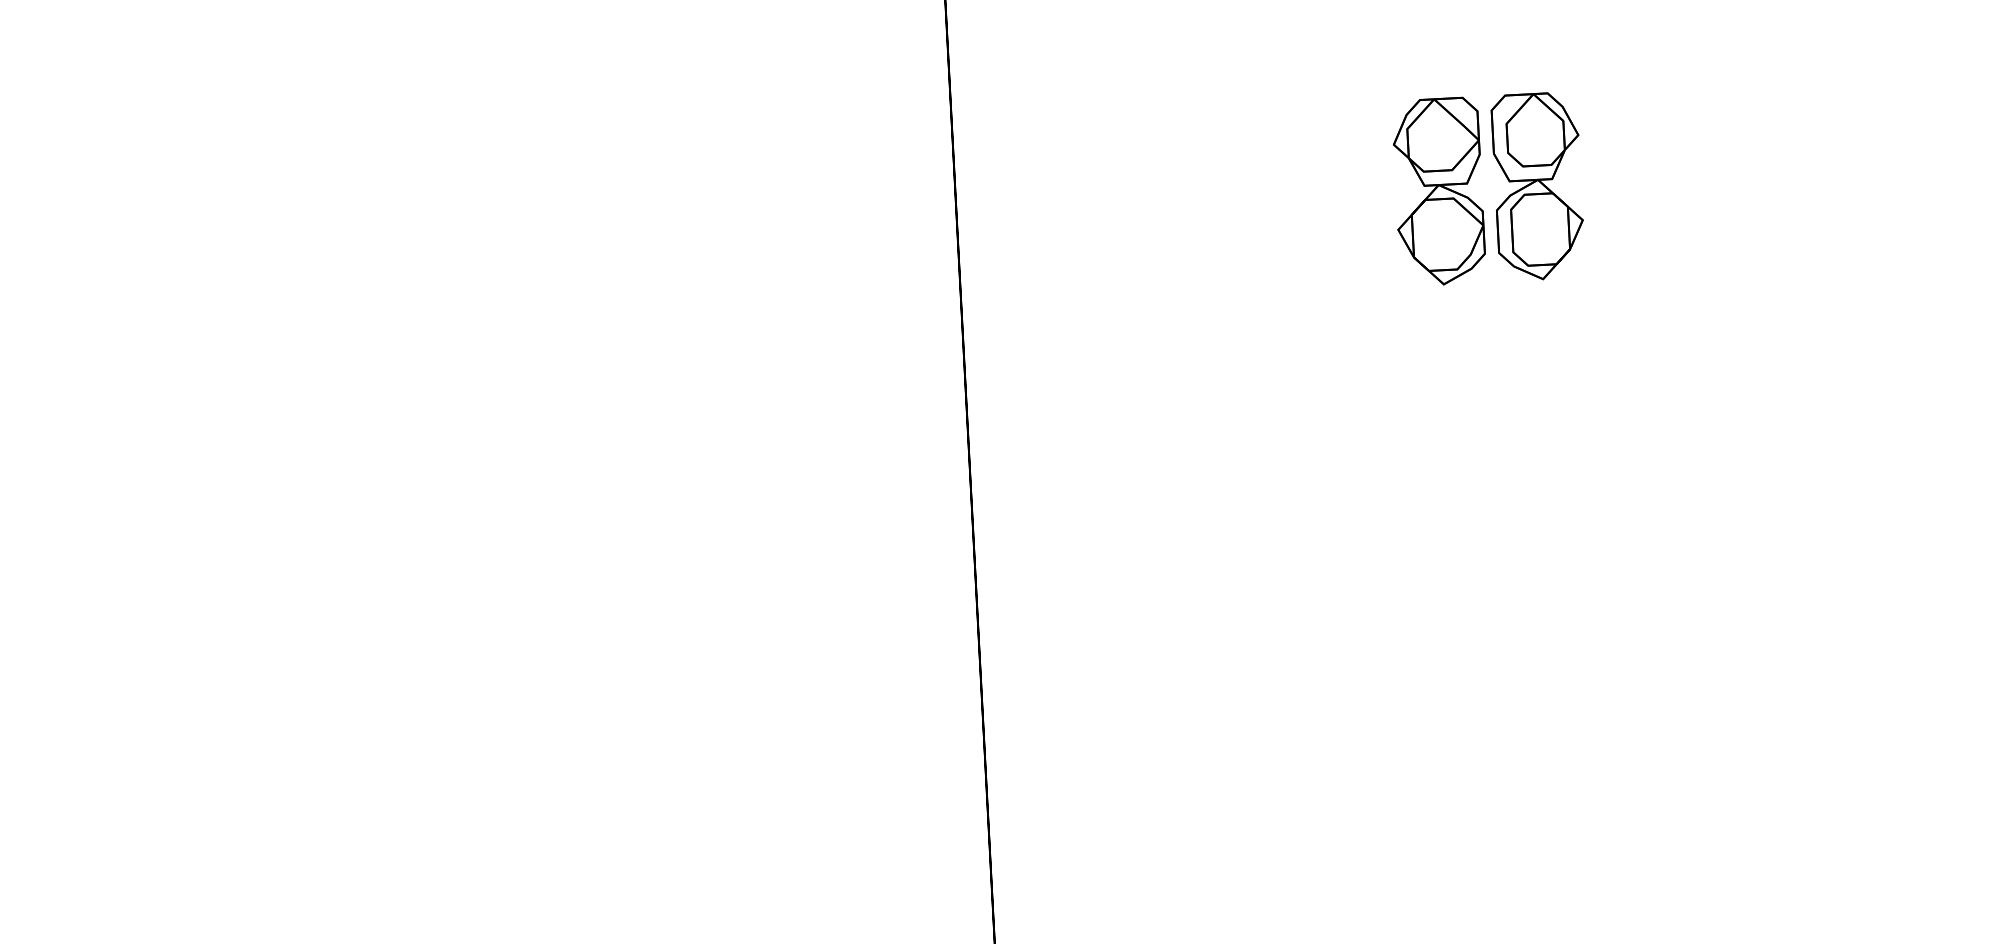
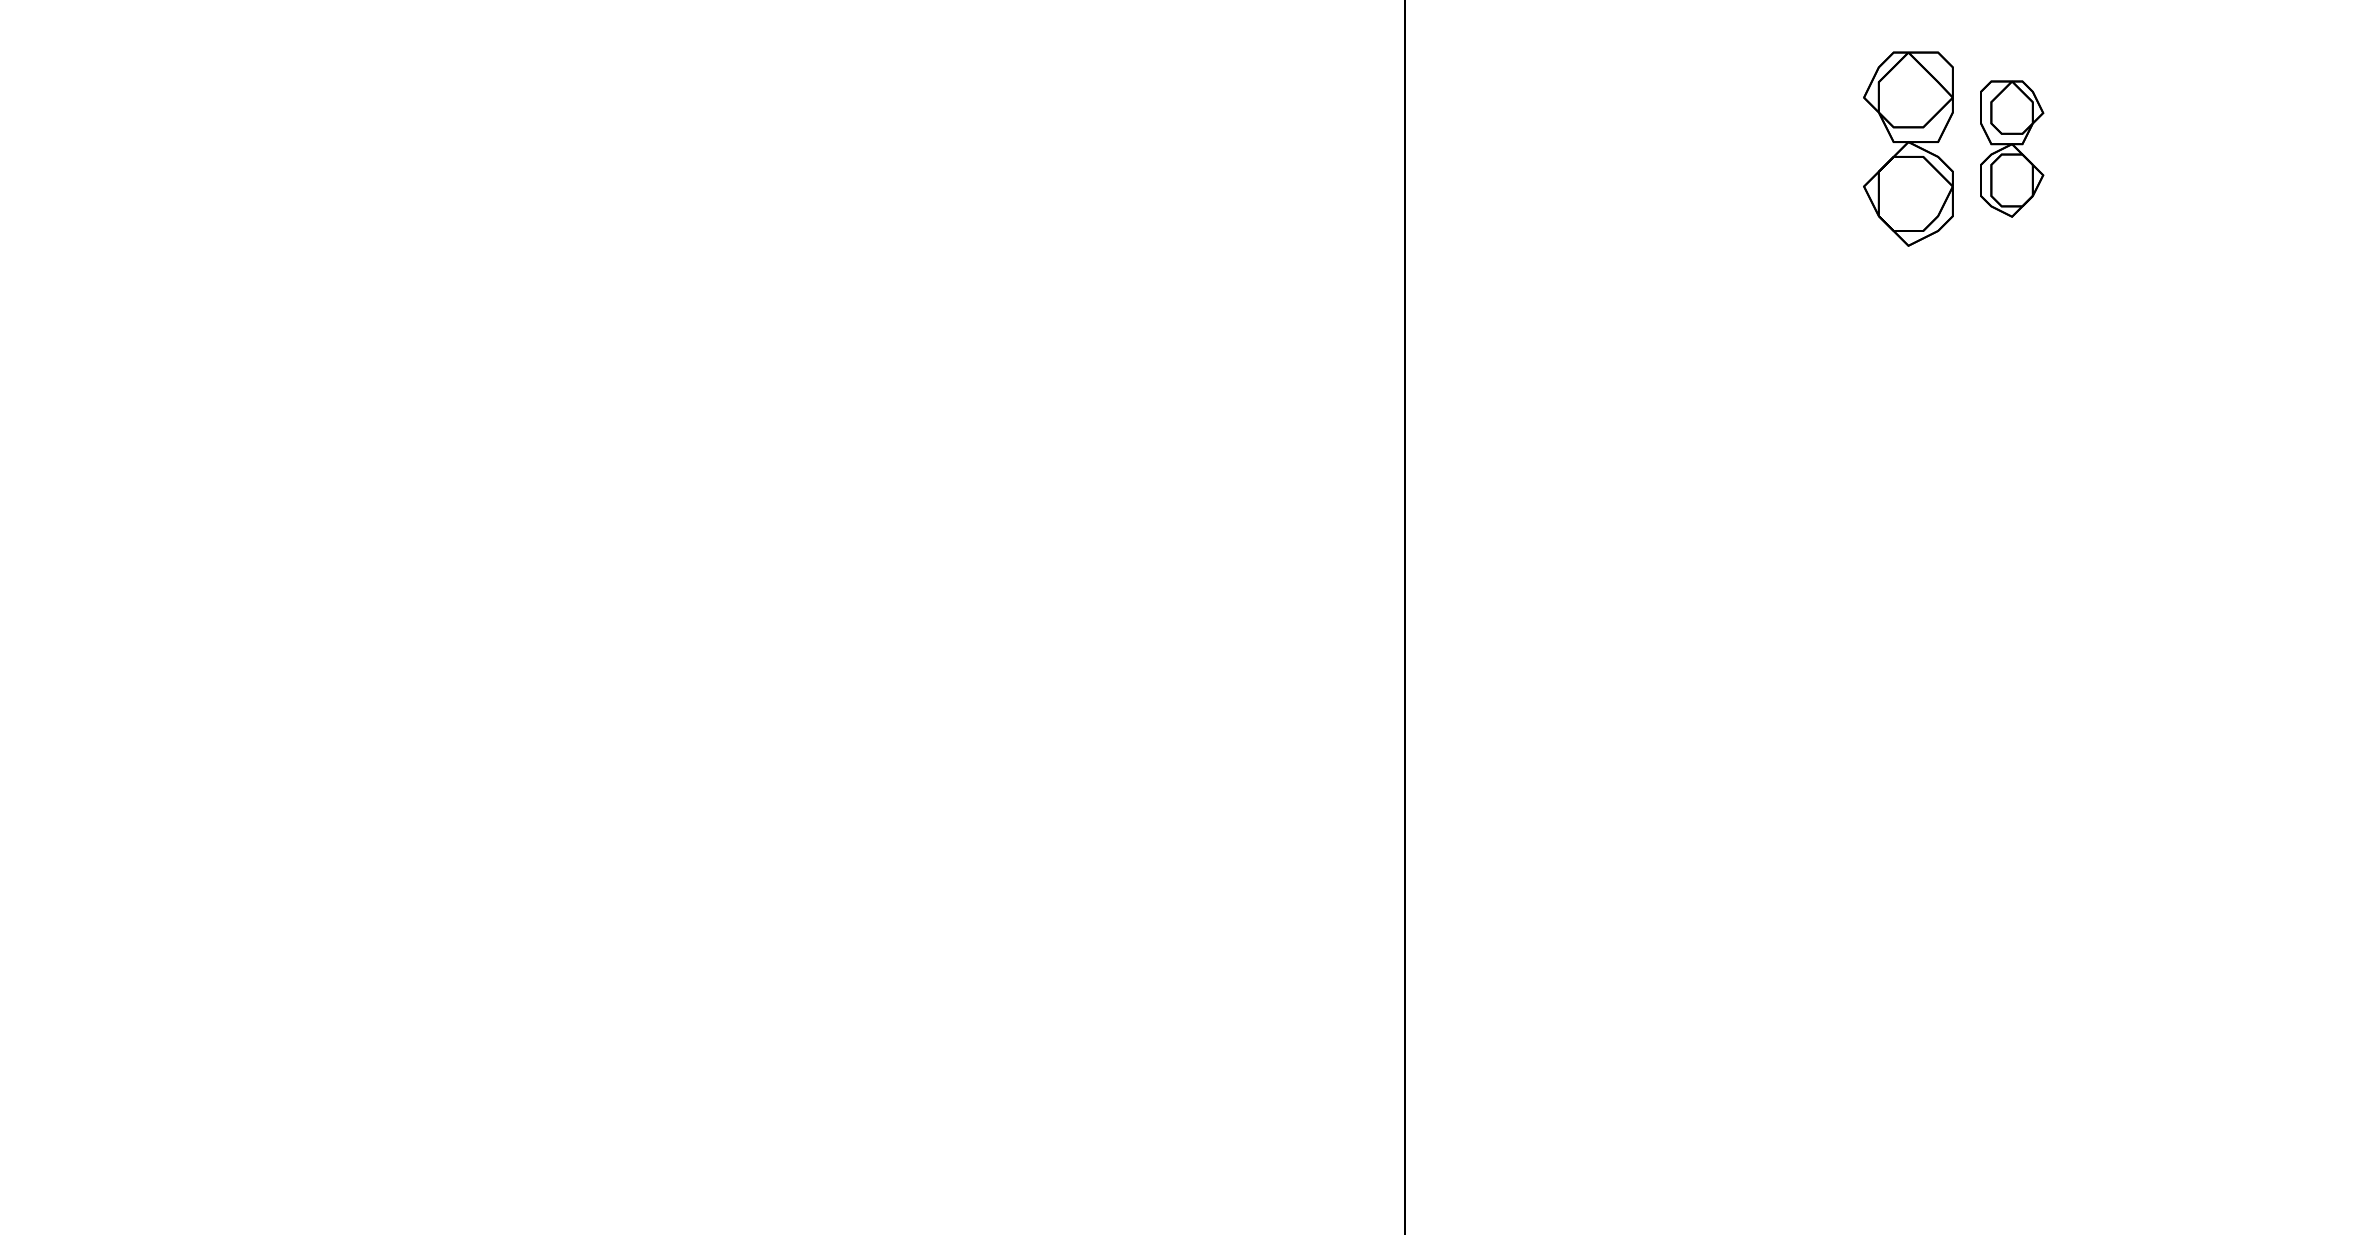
part: (1537, 186) -> (2011, 148), size x0.7

